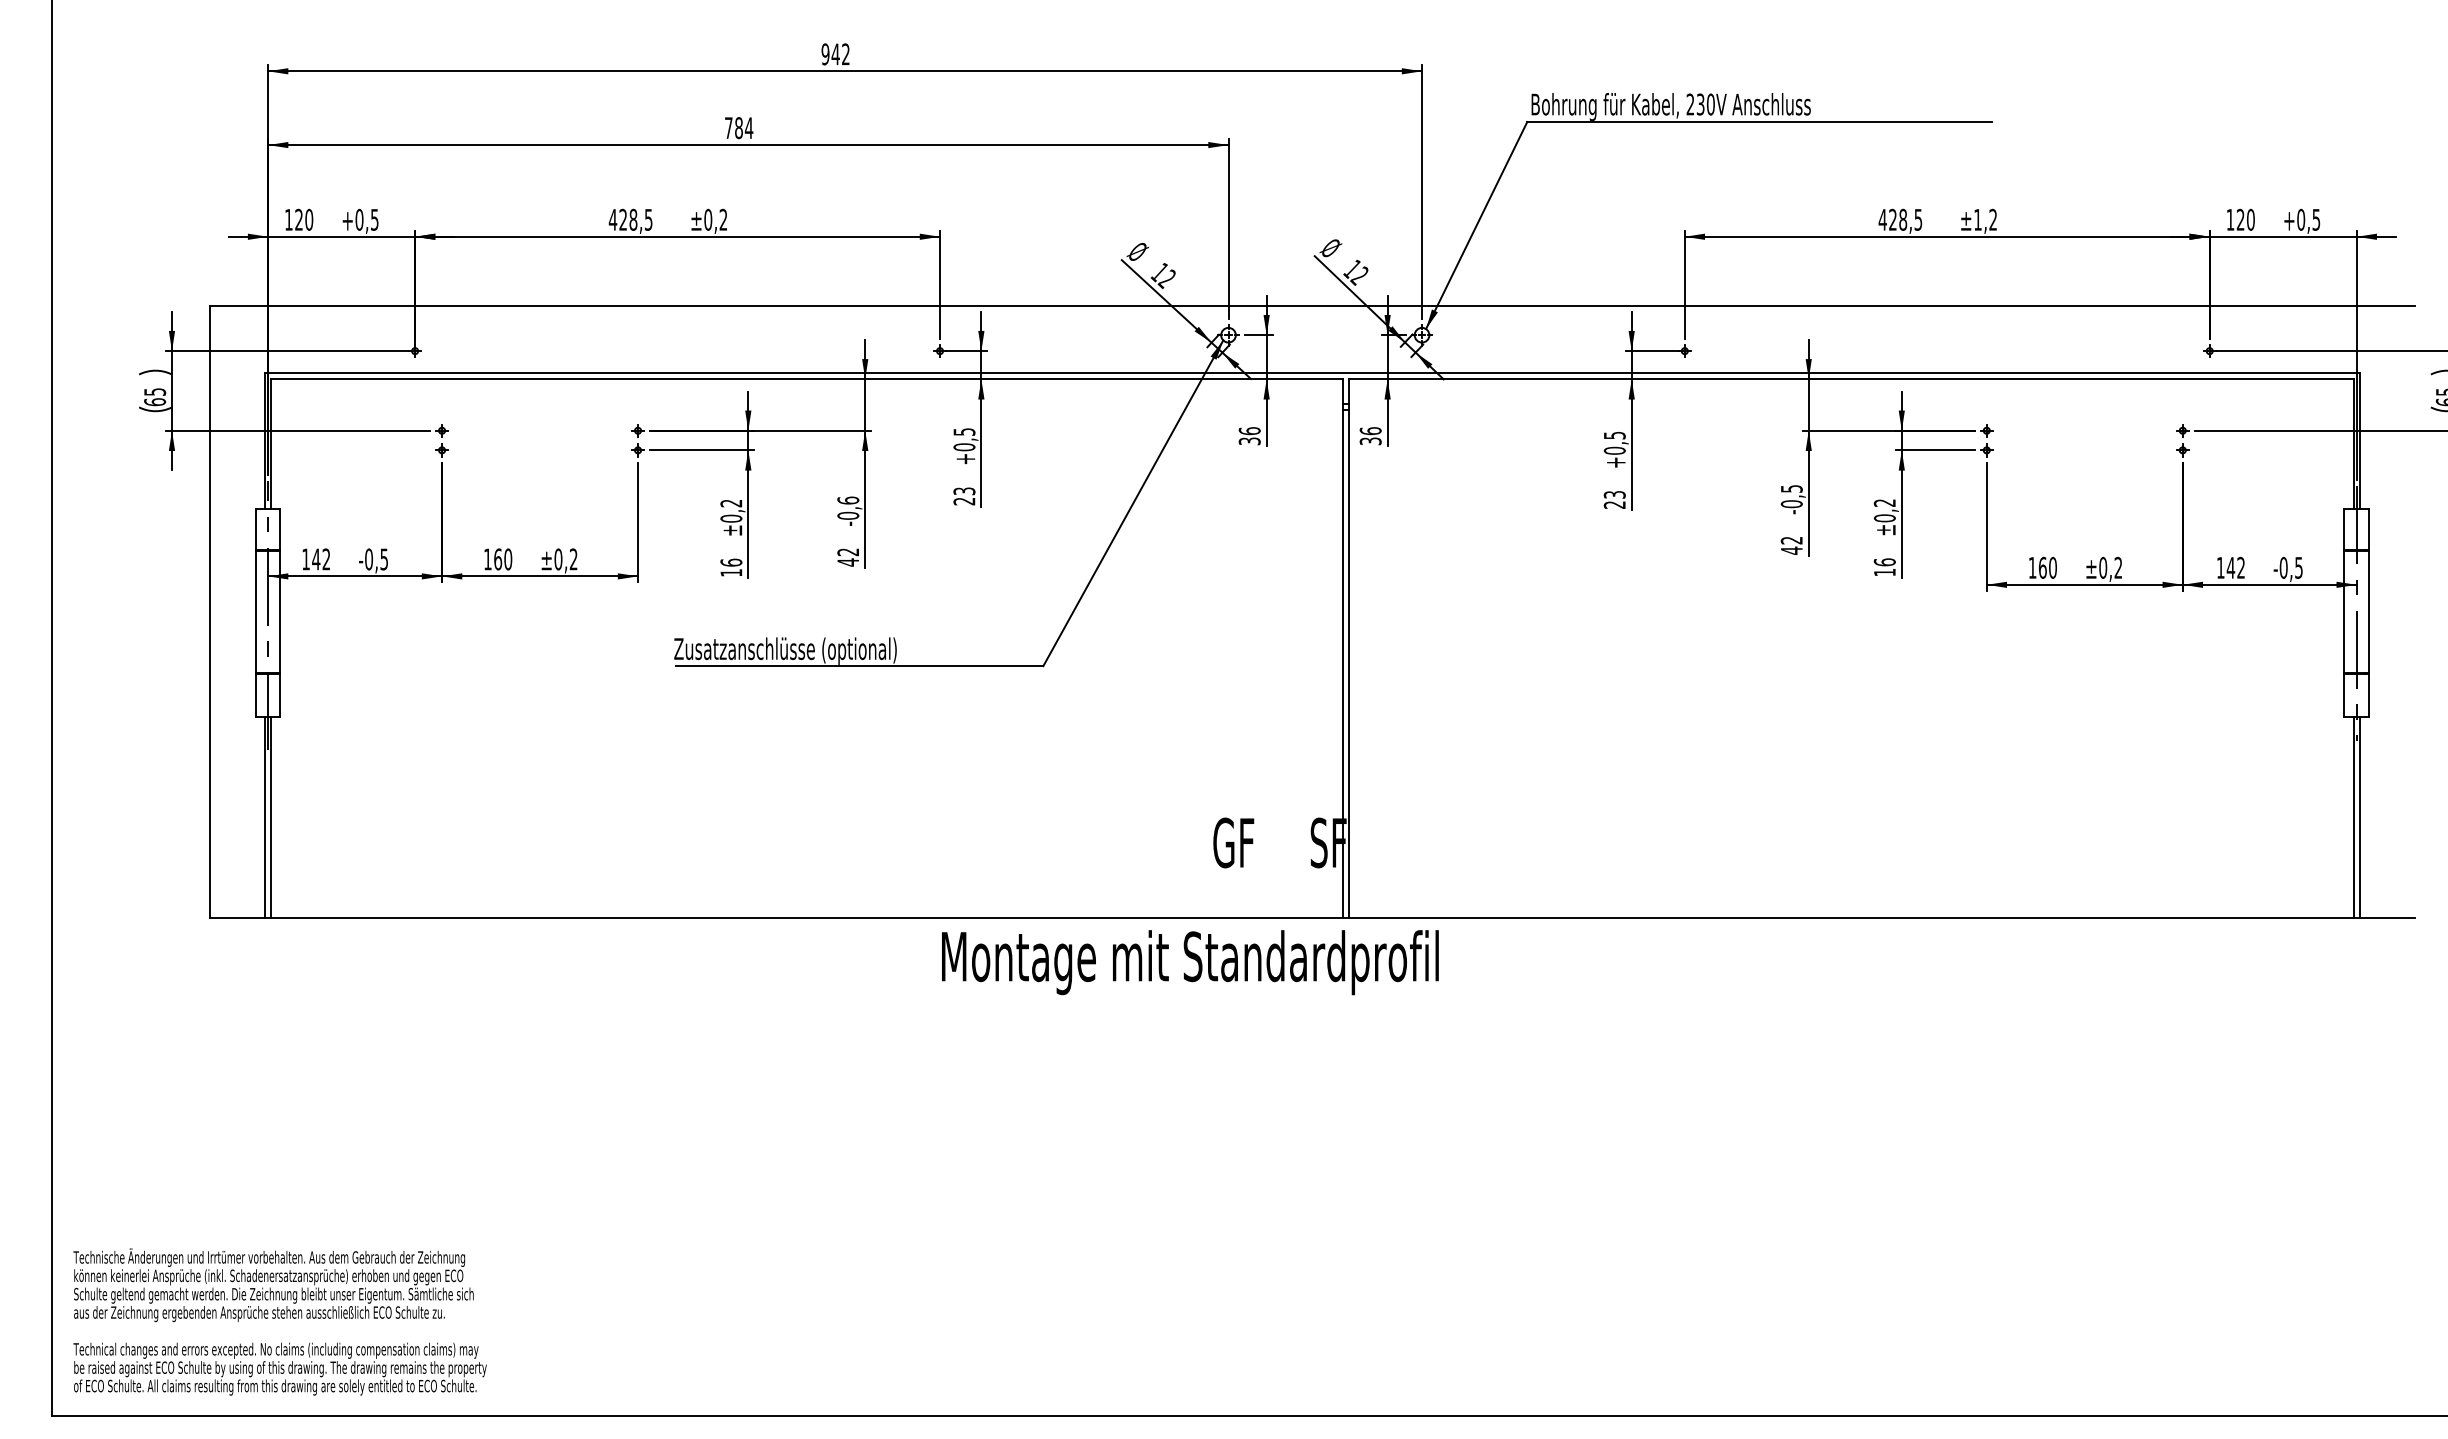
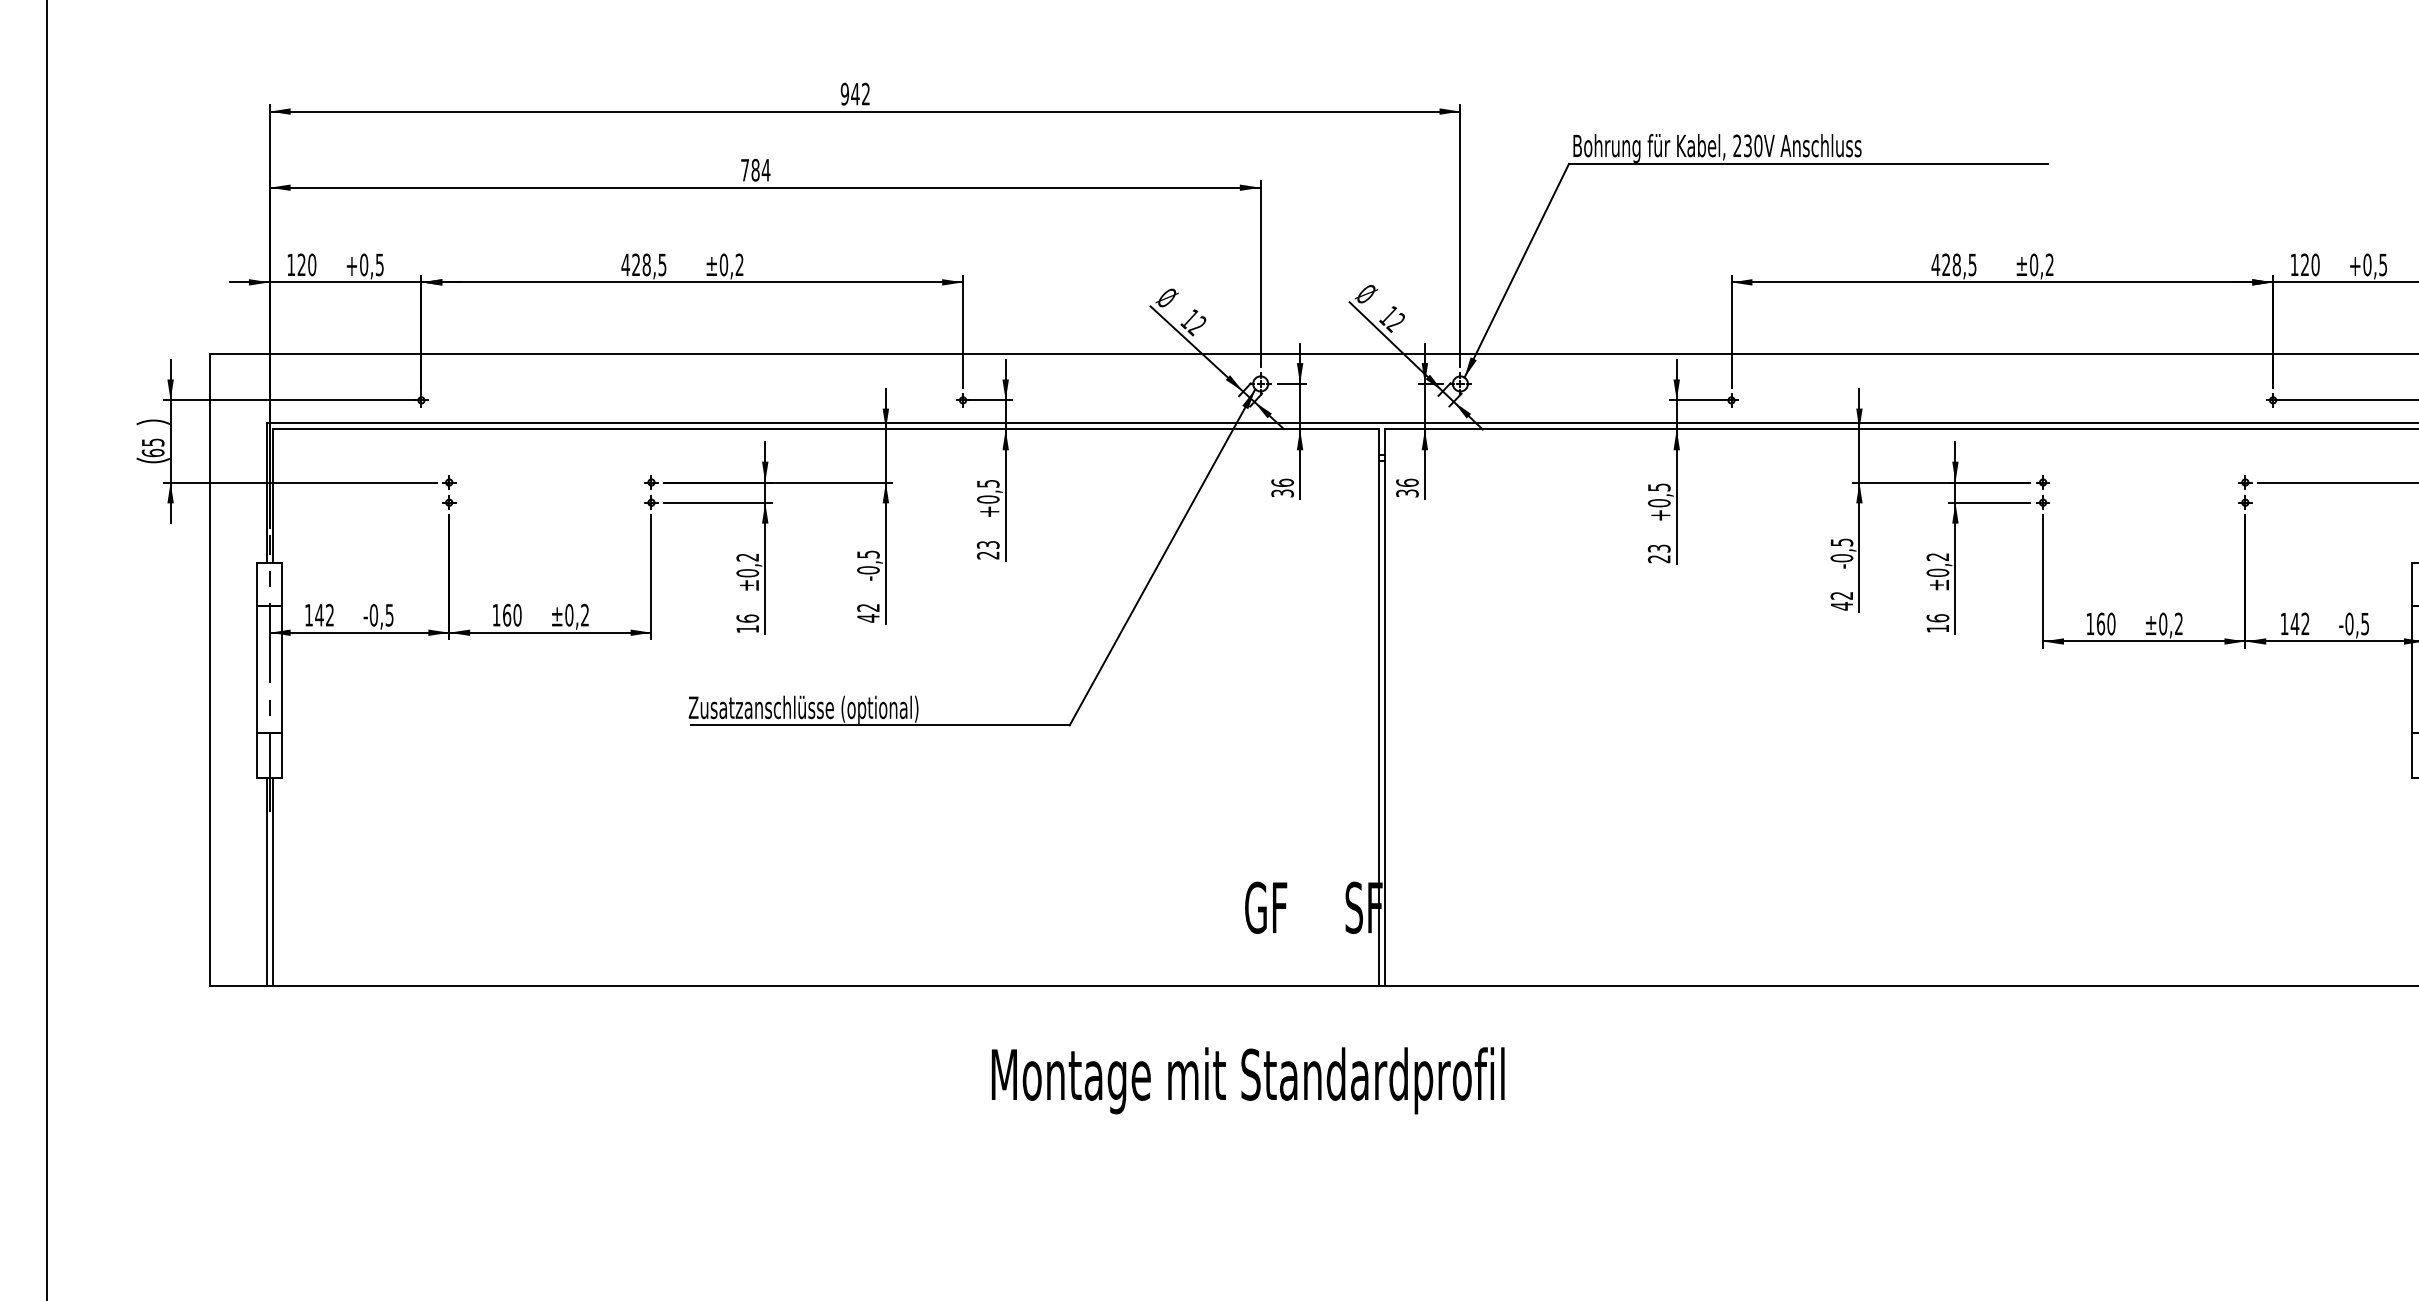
text: (1977, 219) -> (2033, 264), ±1,2 -> ±0,2
text: (848, 500) -> (868, 554), -0,6 -> -0,5
text: (1190, 962) -> (1248, 1080), moved

